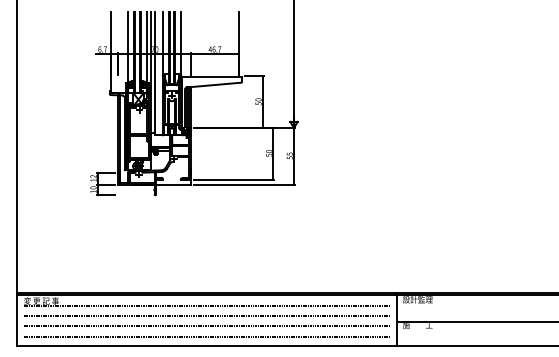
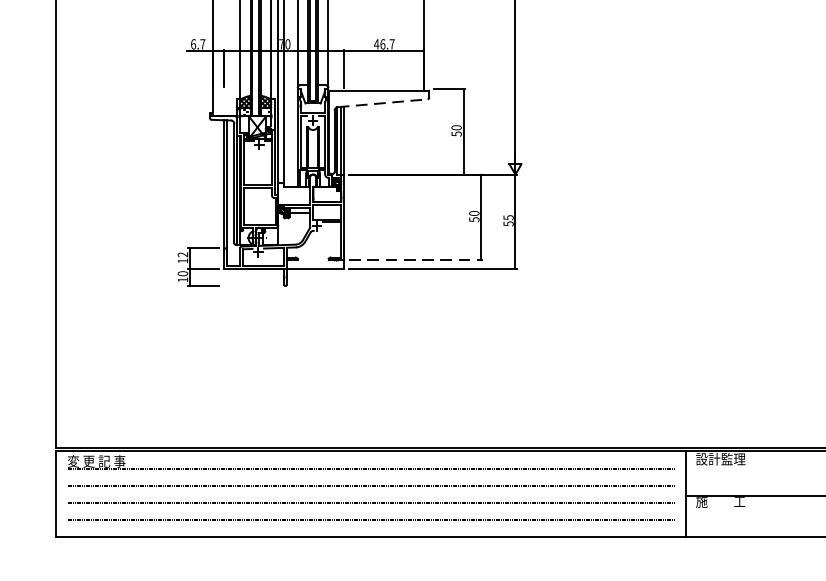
line: (214, 85) -> (383, 103), solid -> dashed
line: (234, 179) -> (416, 259), solid -> dashed

